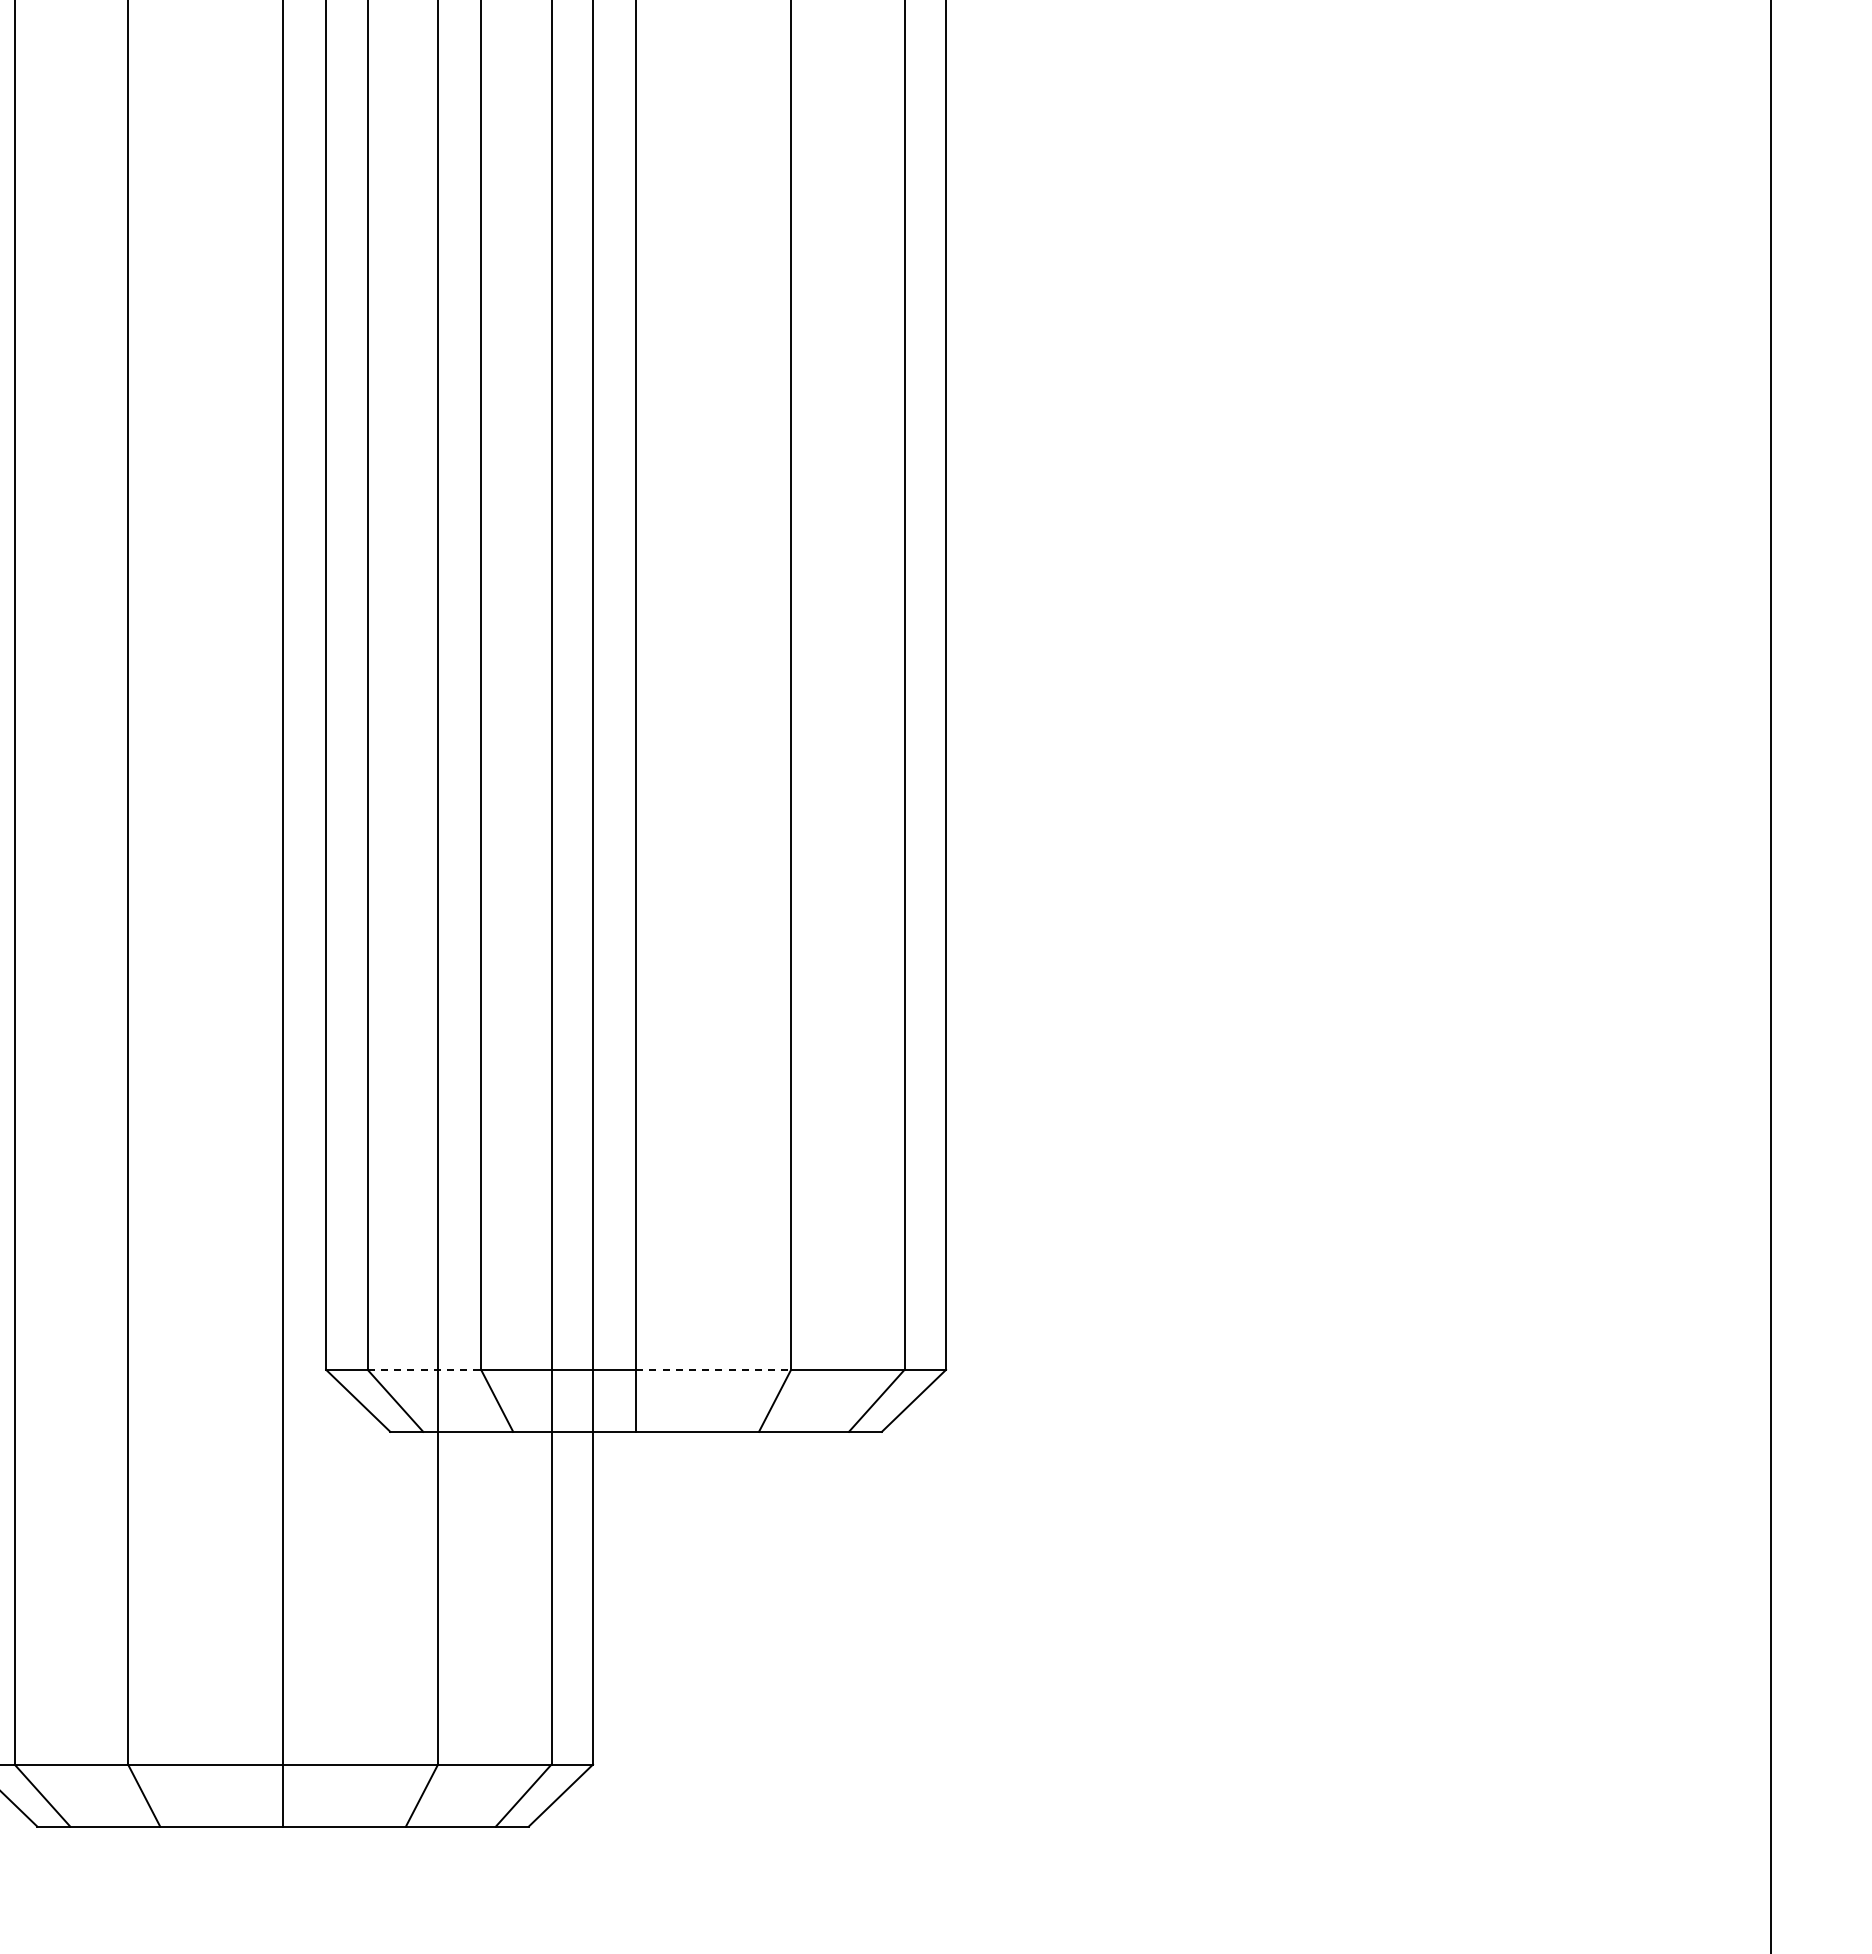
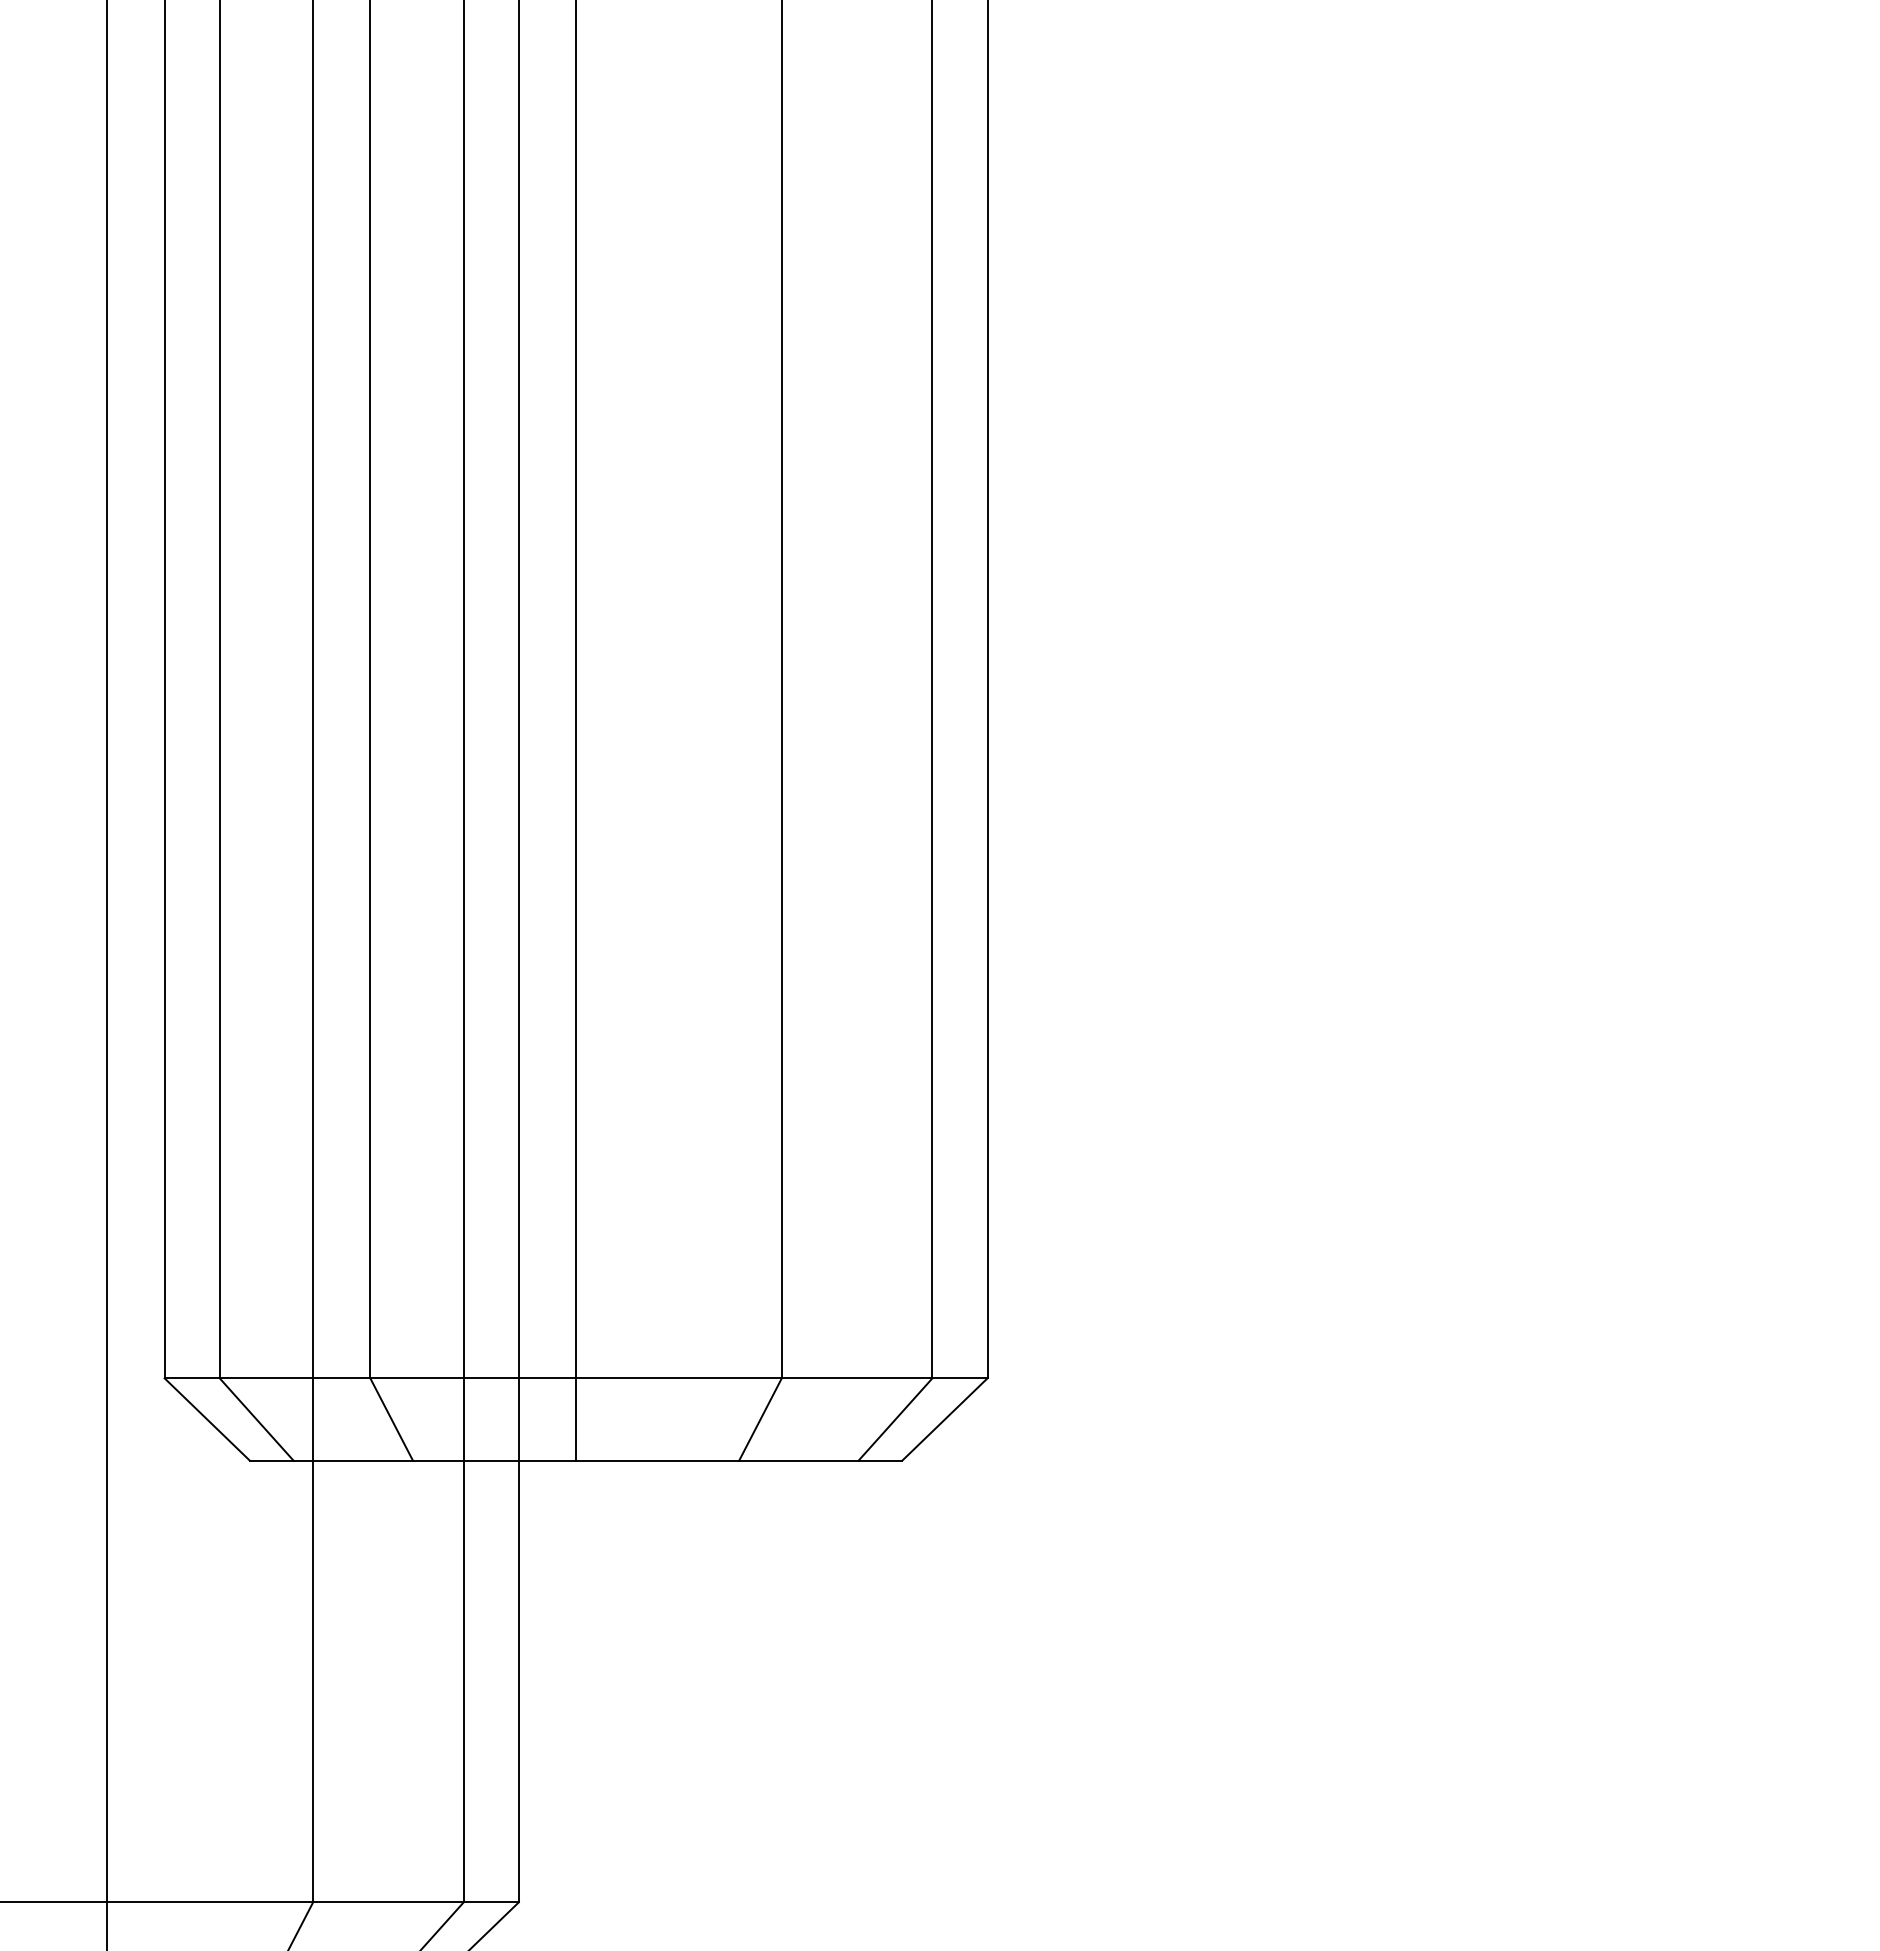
line: (424, 1369) -> (295, 1377), dashed -> solid
line: (714, 1369) -> (680, 1377), dashed -> solid

